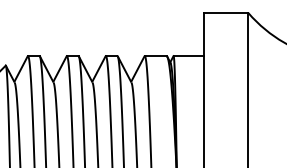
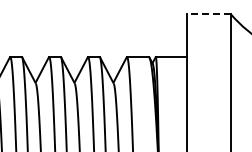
line: (225, 13) -> (207, 14), solid -> dashed

